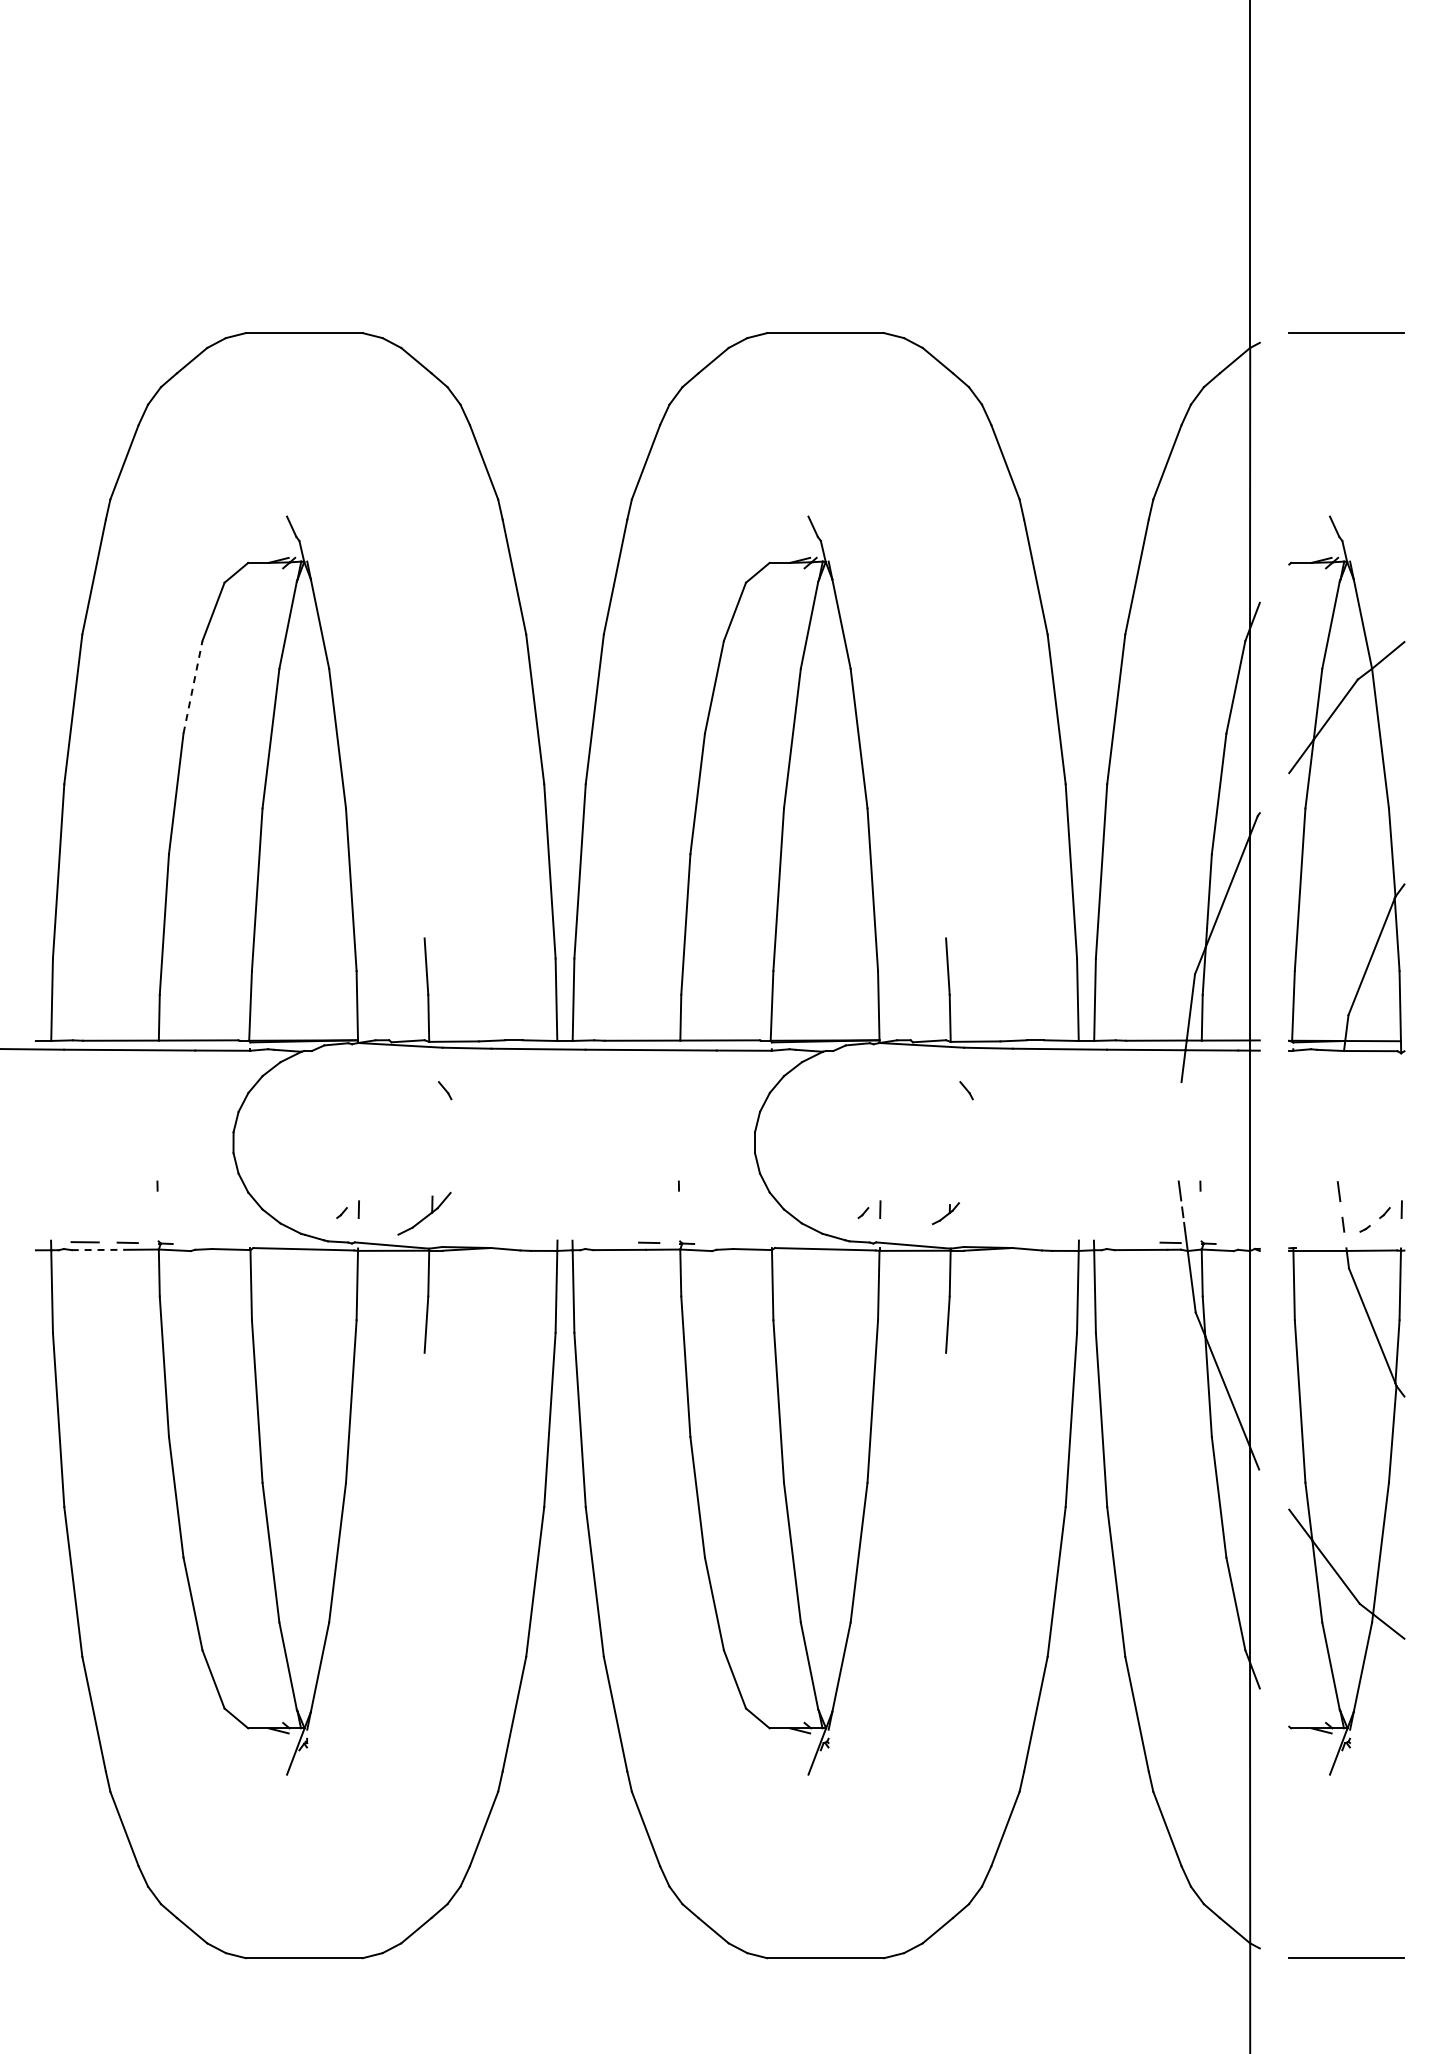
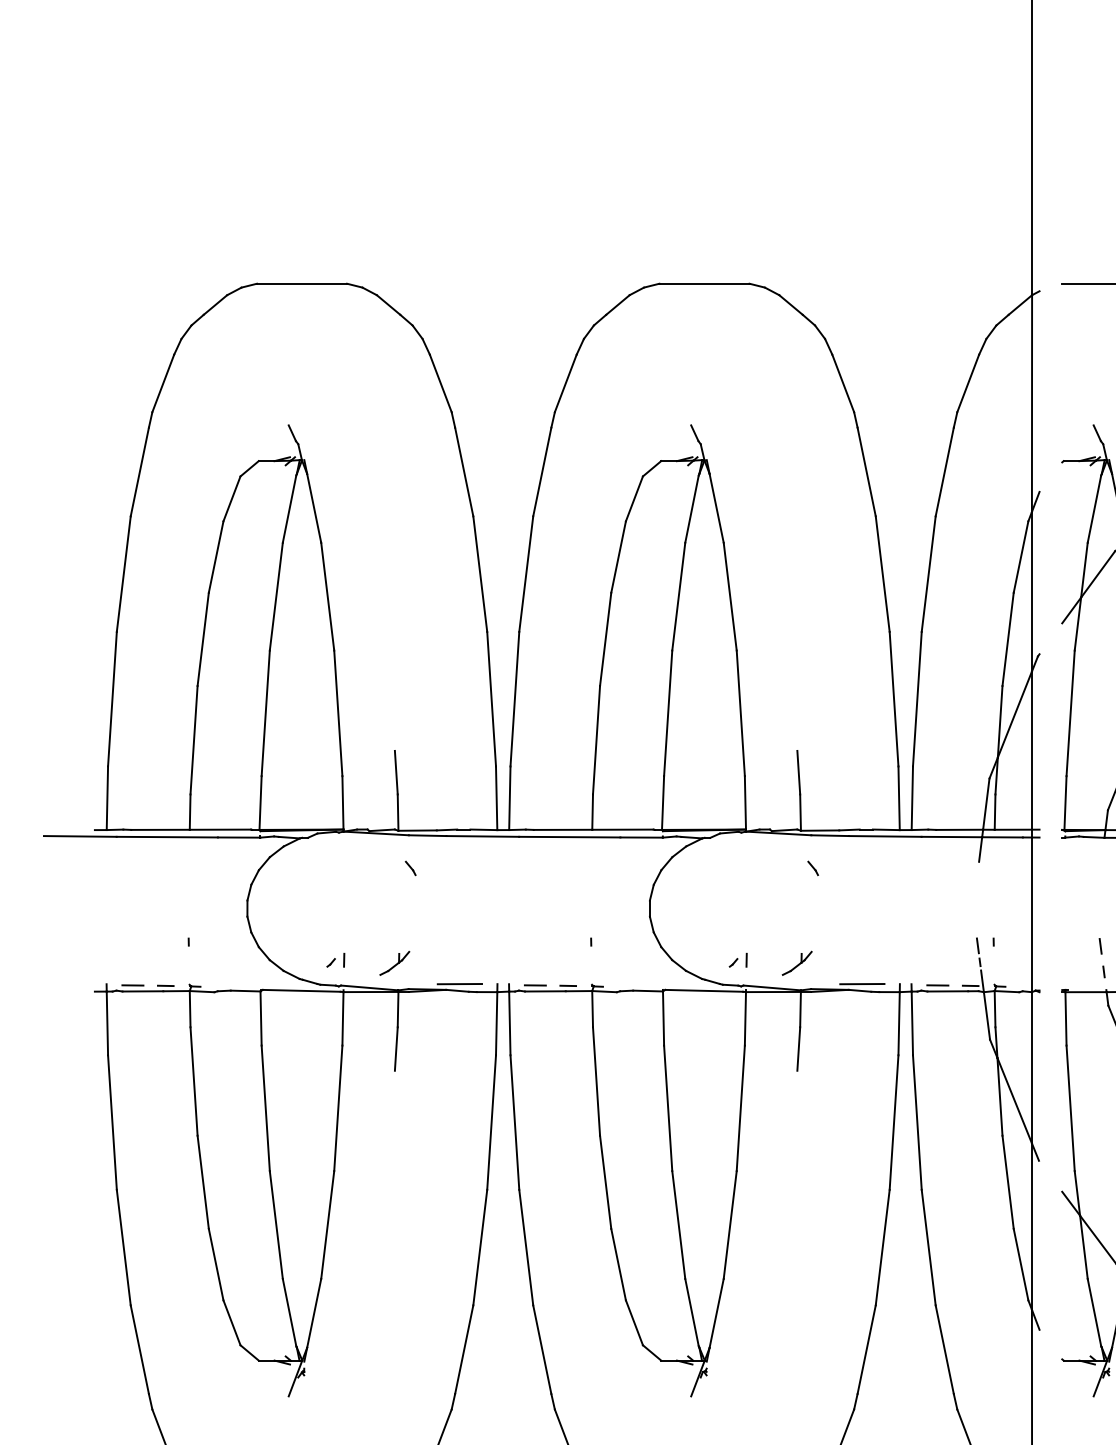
line: (193, 686) -> (216, 556), dashed -> solid
part: (424, 1213) -> (394, 963), size x0.71
part: (945, 1213) -> (796, 963), size x1.43
line: (508, 1240) -> (459, 984), added
line: (1029, 1240) -> (861, 984), added
line: (606, 1242) -> (535, 985), added
line: (1127, 1242) -> (937, 985), added
line: (98, 1249) -> (143, 991), dashed -> solid

